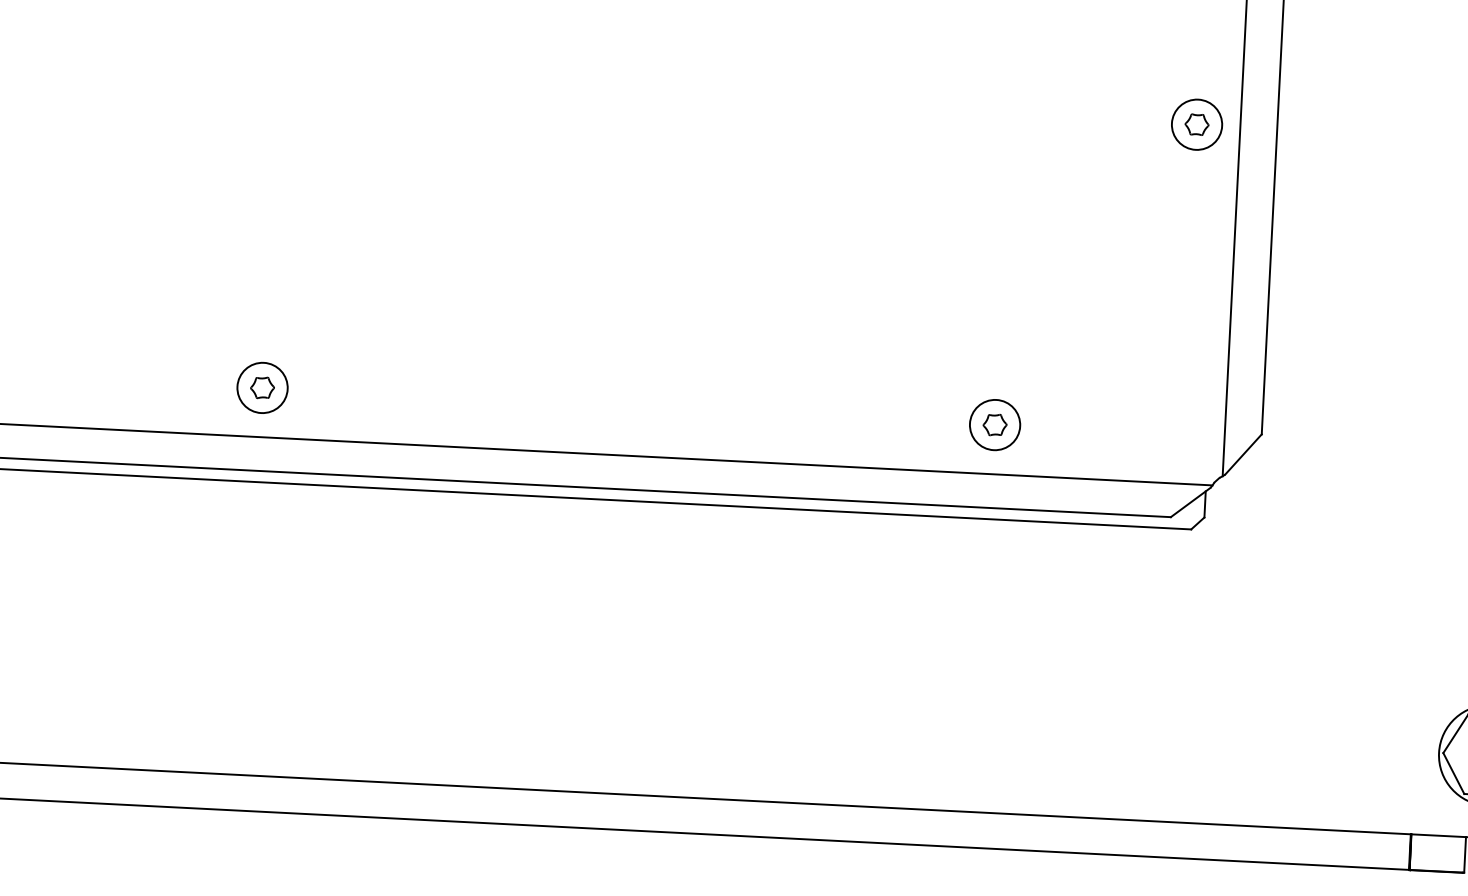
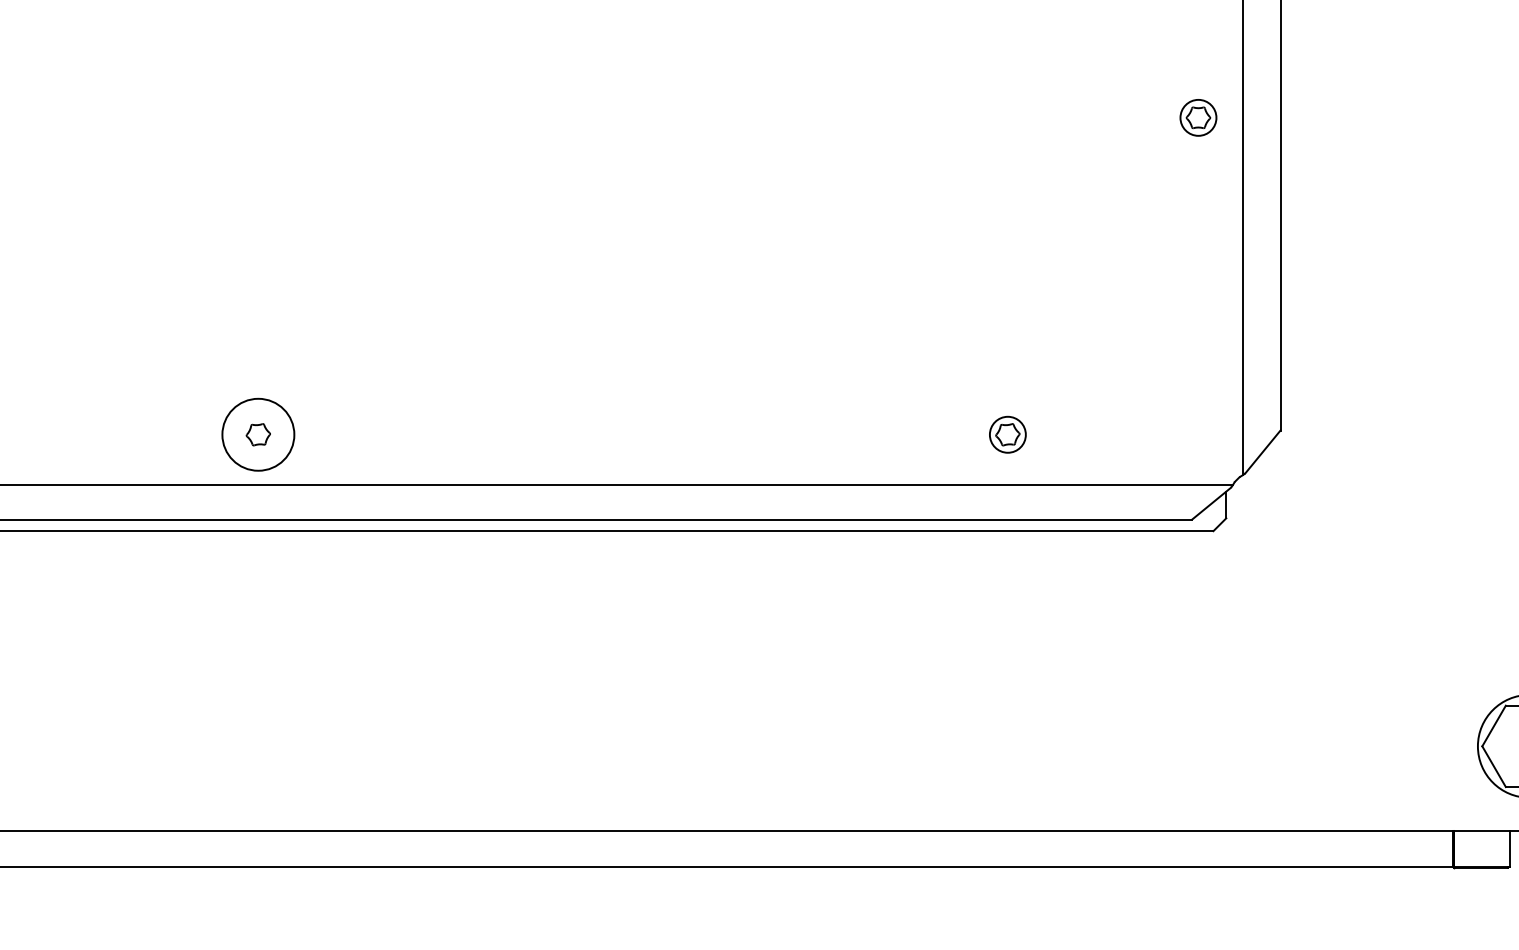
circle: (1197, 124) -> (1198, 117), size x0.7
circle: (262, 387) -> (258, 434), size x1.4
circle: (994, 424) -> (1007, 434), size x0.7

